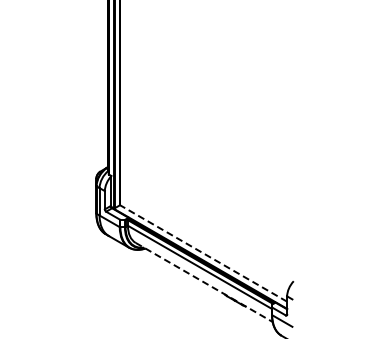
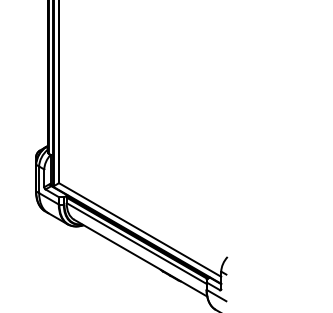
line: (203, 253) -> (140, 230), dashed -> solid
line: (204, 282) -> (141, 258), dashed -> solid

